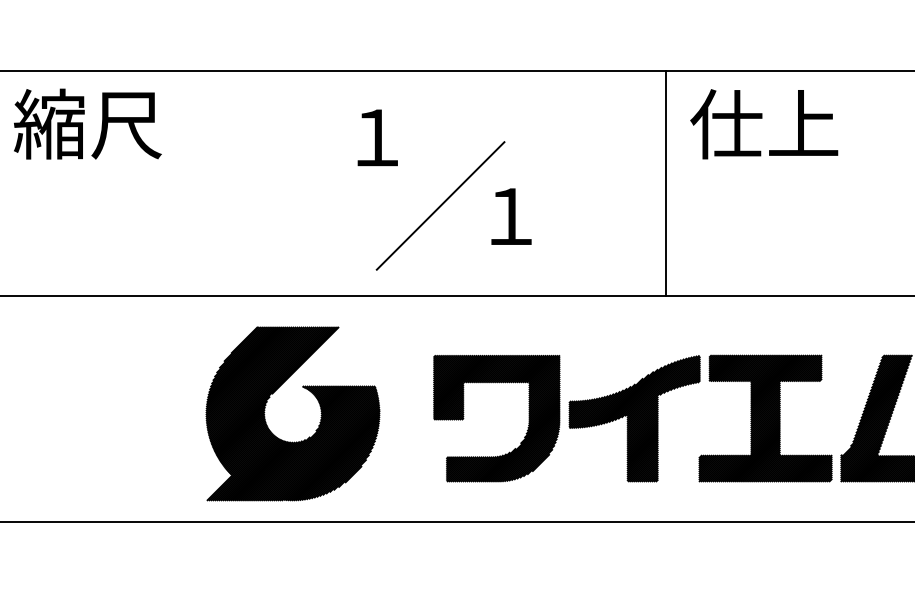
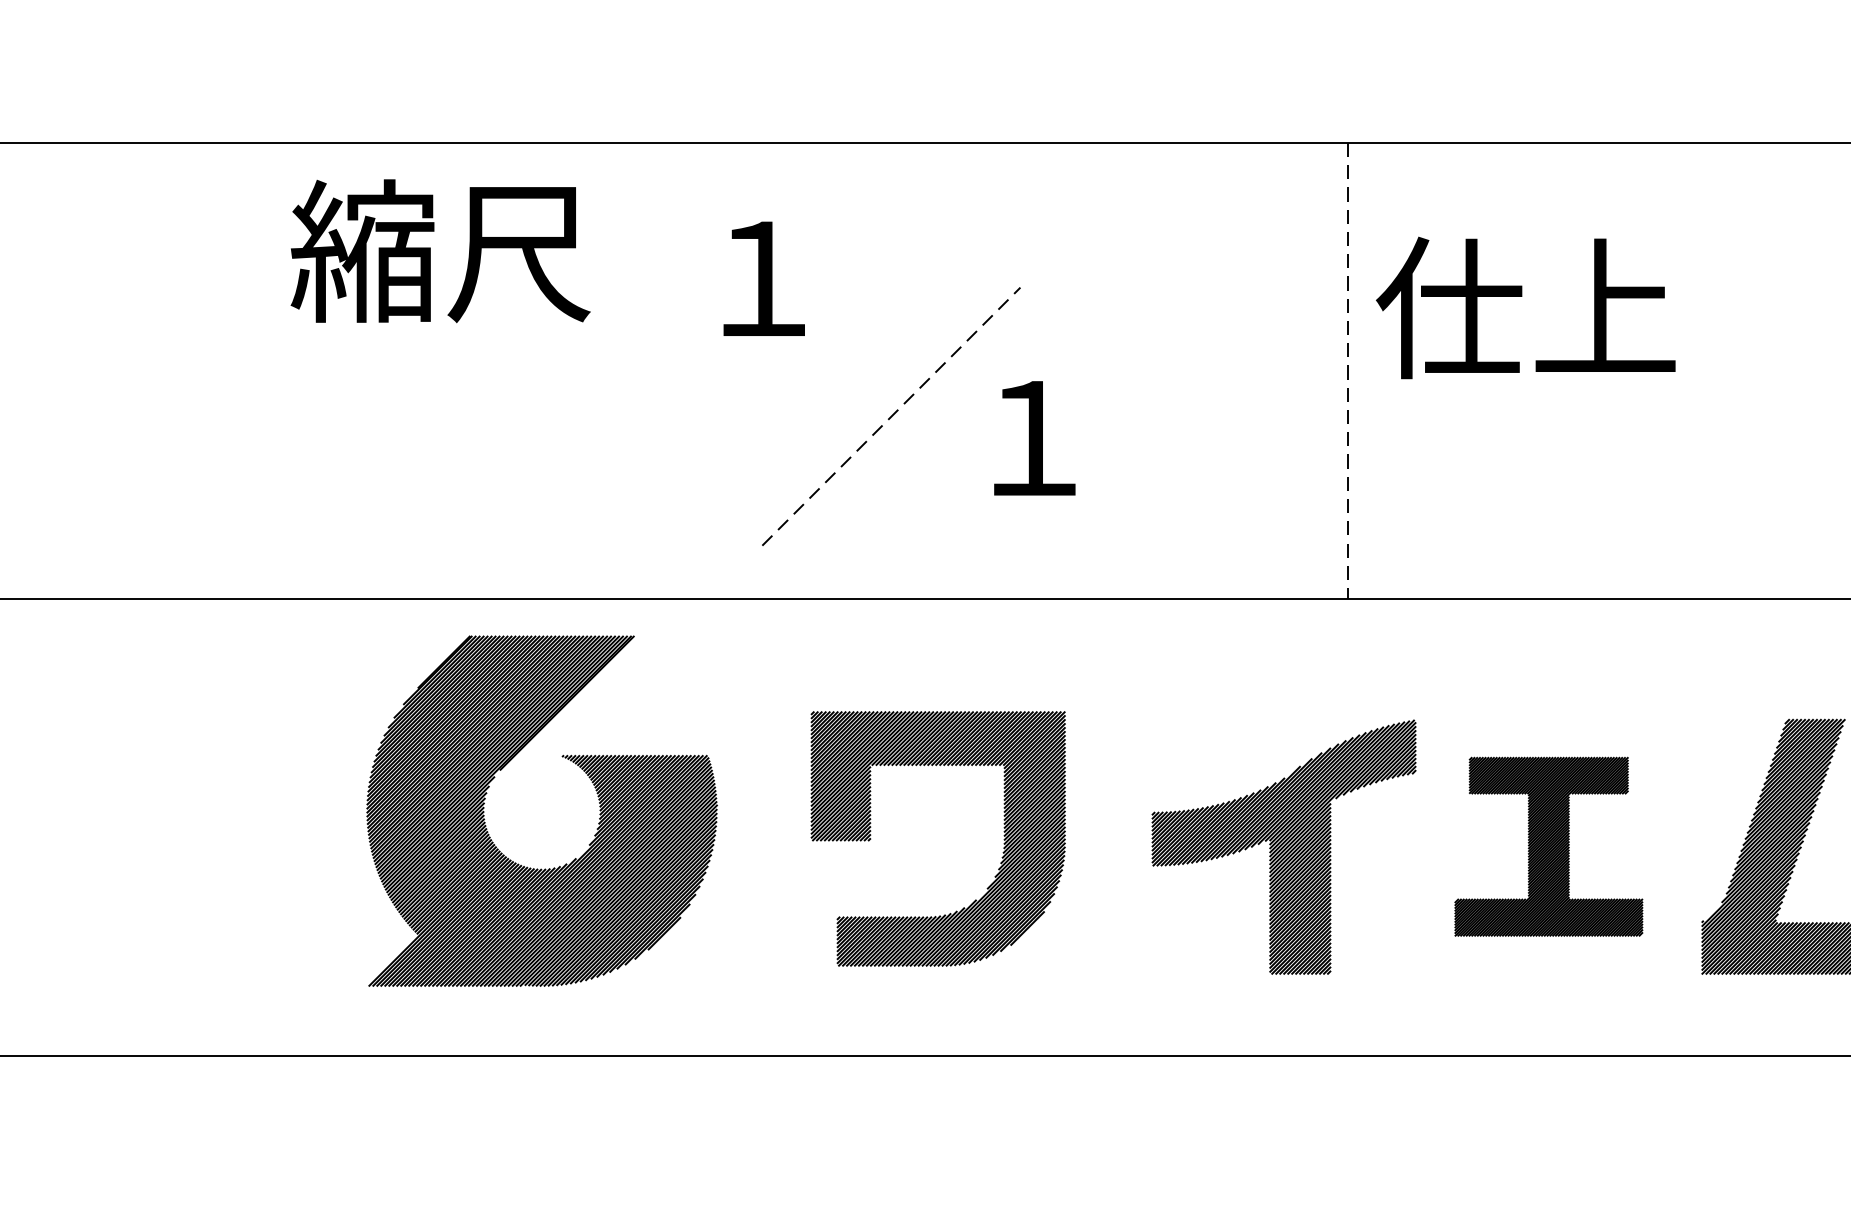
text: (87, 123) -> (439, 249), moved
text: (764, 124) -> (1526, 308), moved
line: (666, 183) -> (1348, 371), solid -> dashed
line: (440, 205) -> (891, 415), solid -> dashed
part: (265, 412) -> (486, 808), moved
part: (464, 418) -> (872, 838), moved
part: (765, 418) -> (1548, 846), size x0.7

